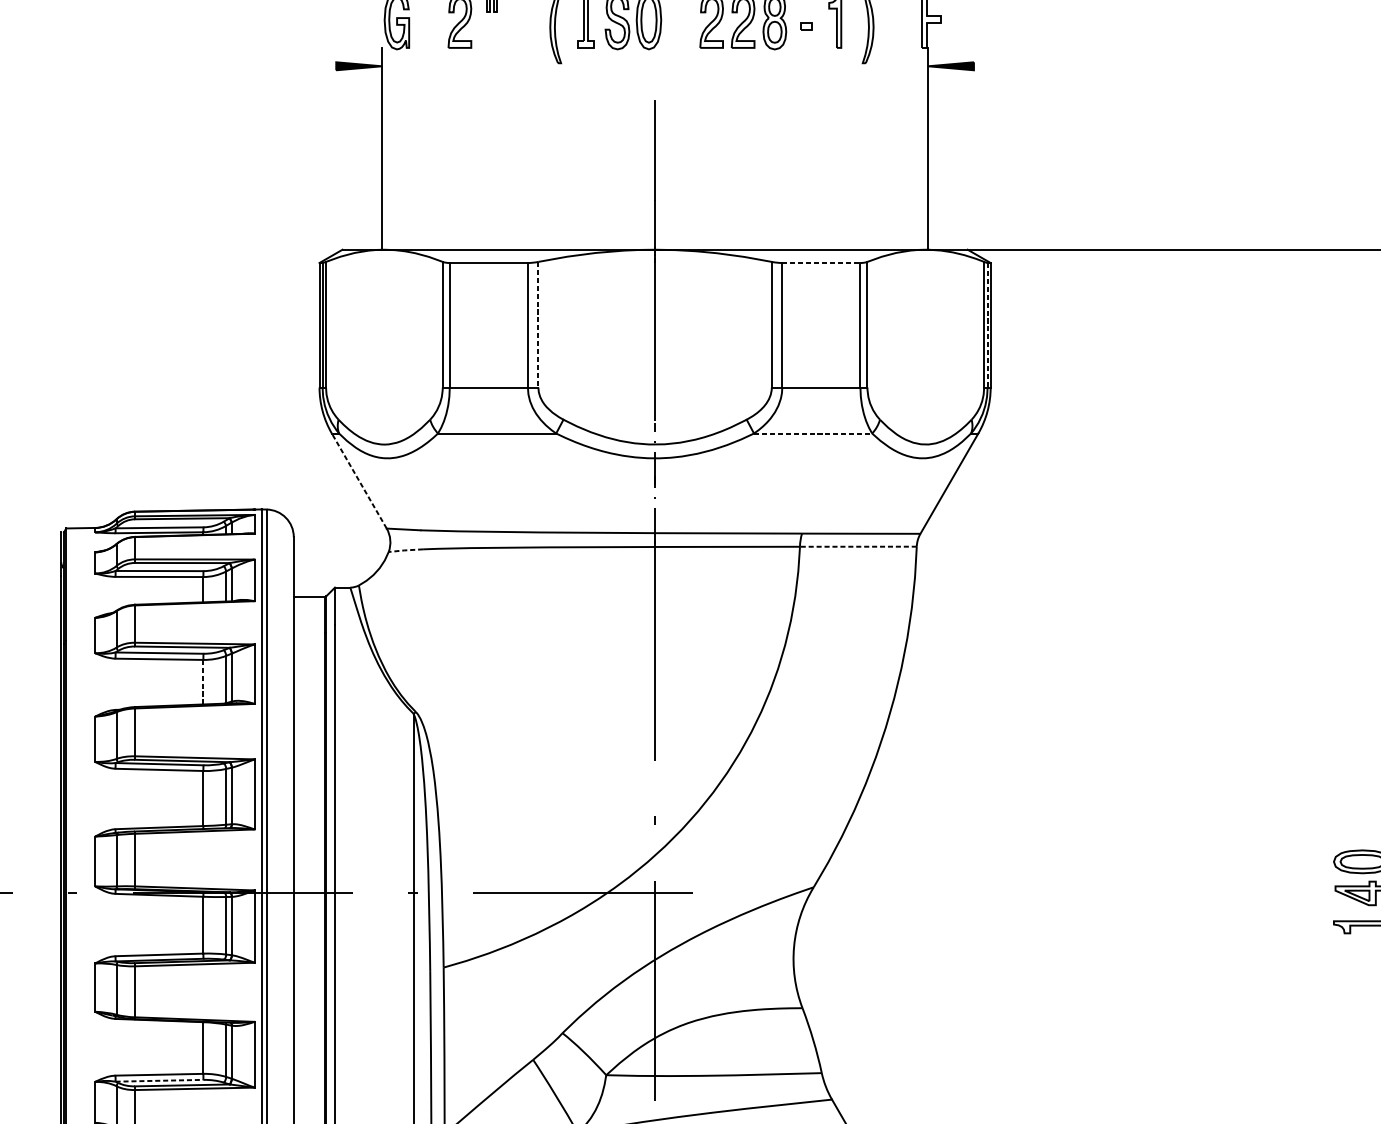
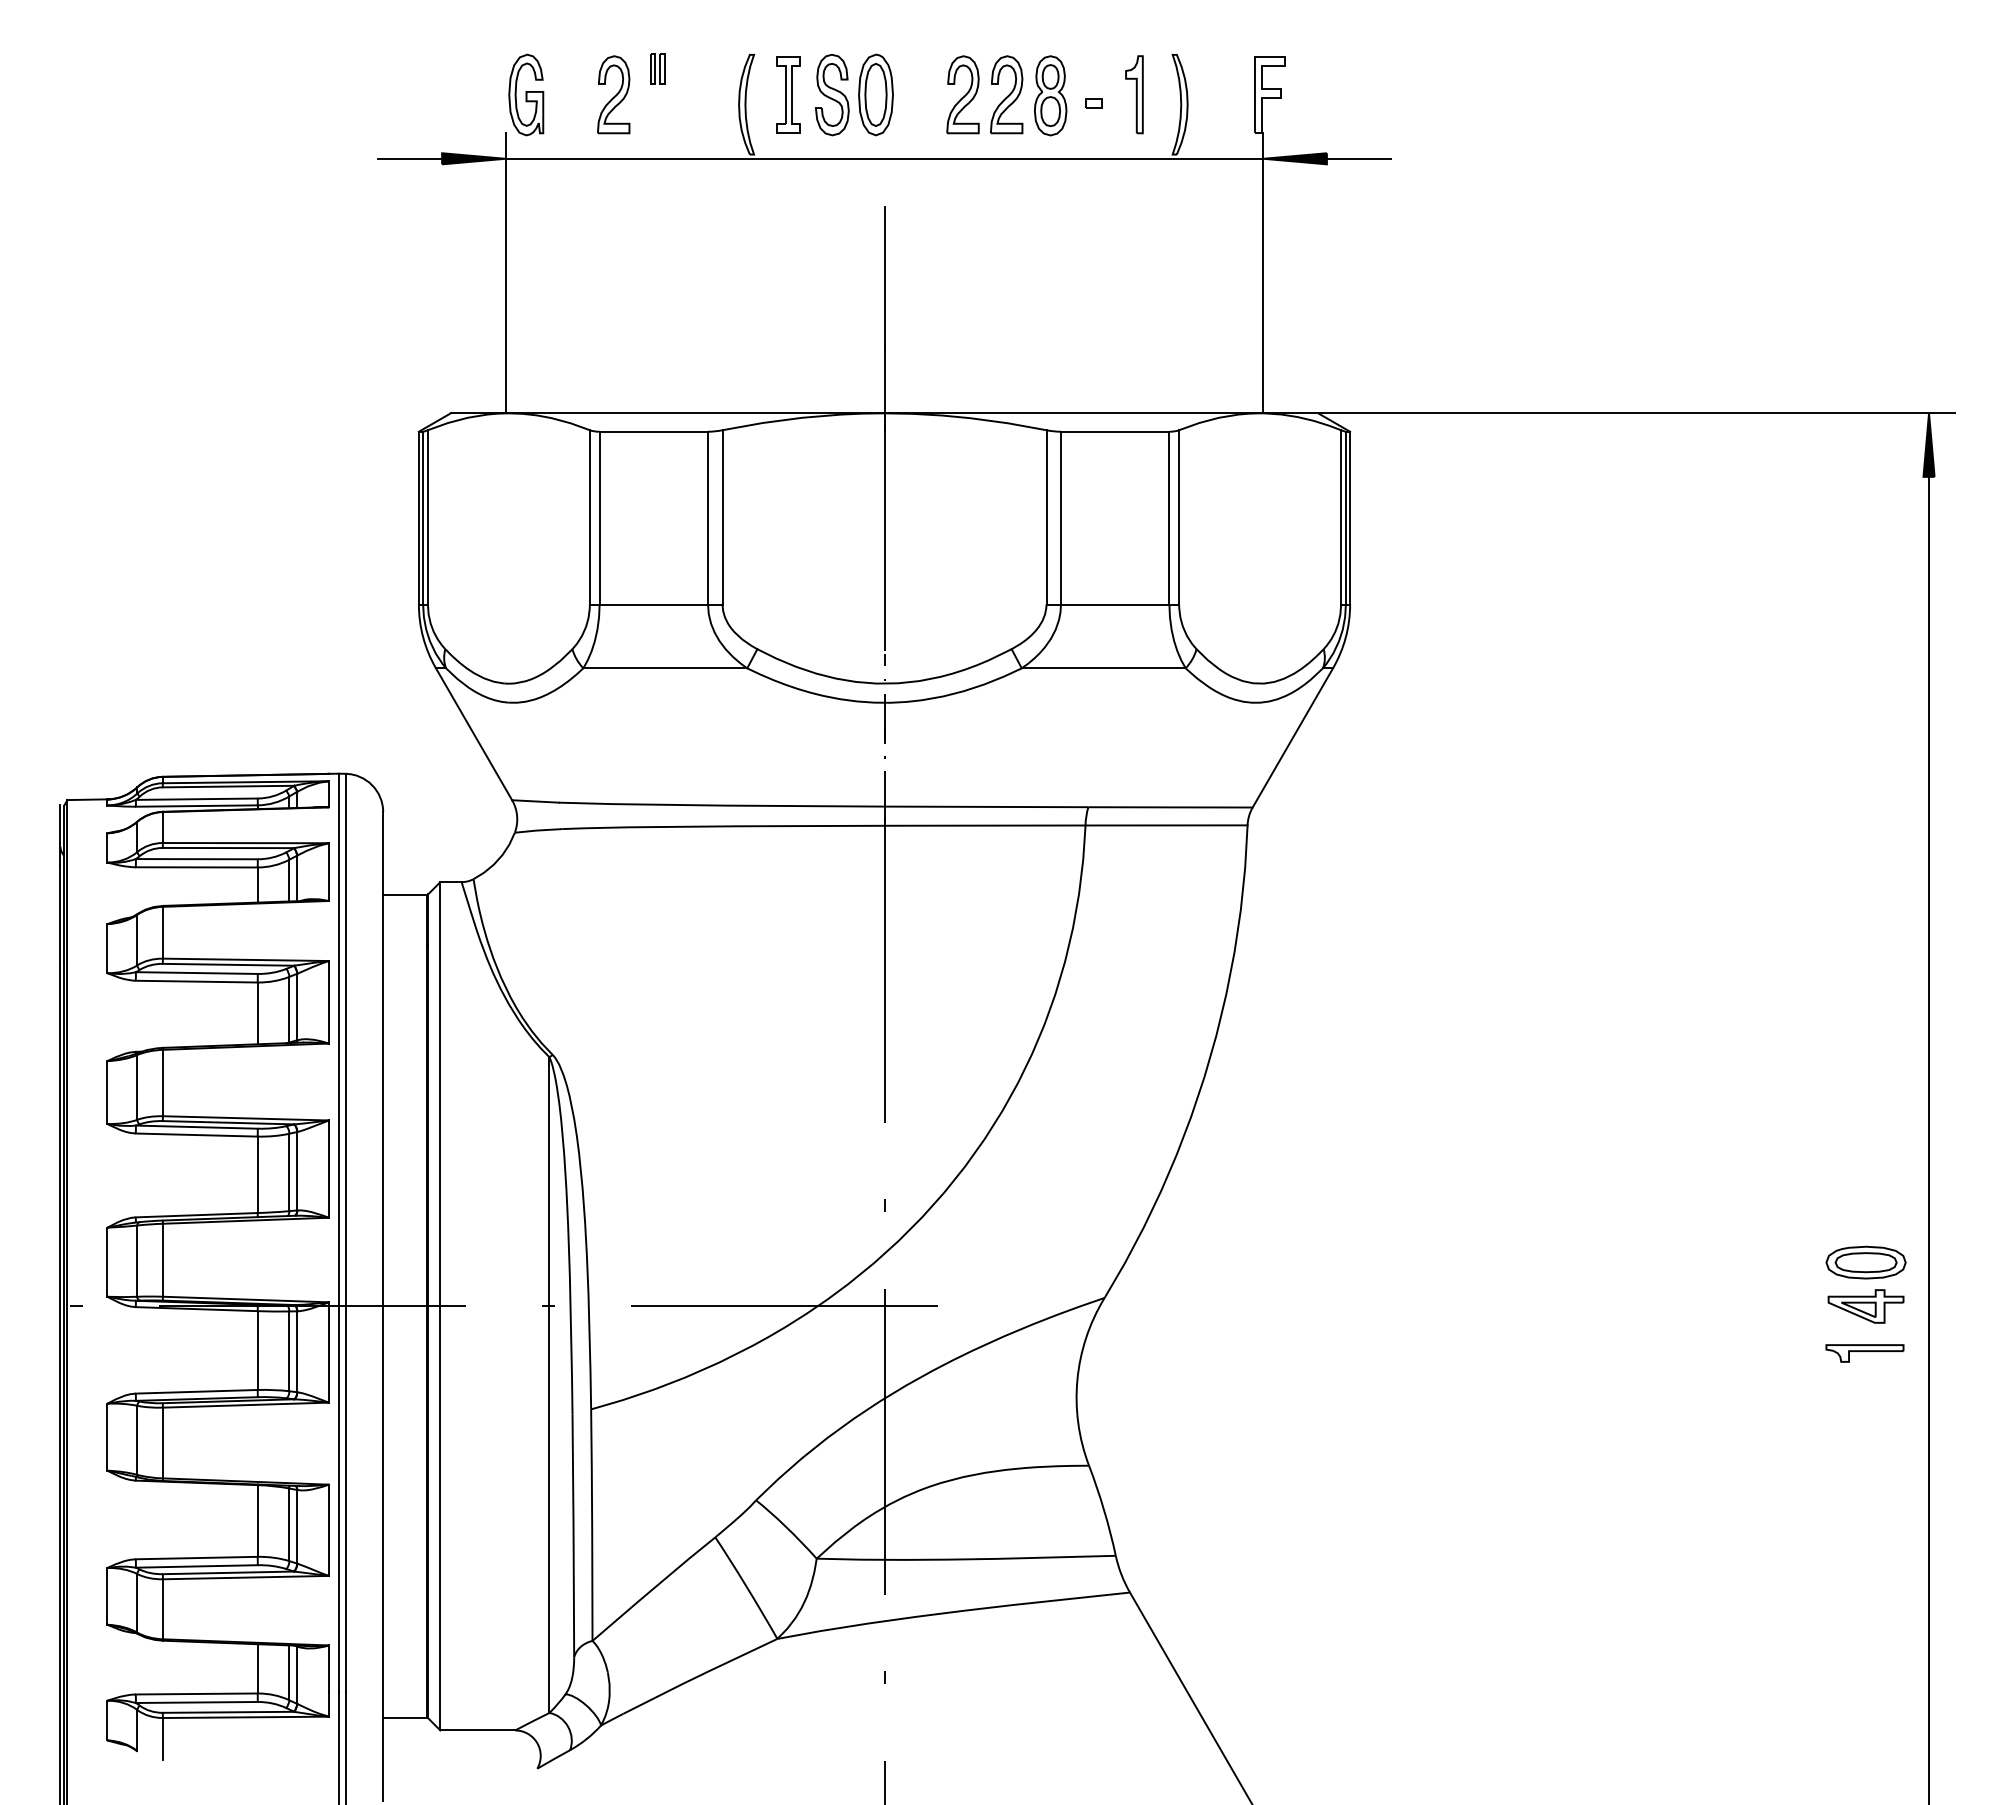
line: (313, 66) -> (410, 158), added
line: (655, 66) -> (884, 158), added
line: (996, 66) -> (1358, 158), added
line: (821, 262) -> (1115, 431), dashed -> solid
line: (538, 324) -> (722, 517), dashed -> solid
line: (987, 325) -> (1345, 518), dashed -> solid
line: (812, 433) -> (1103, 668), dashed -> solid
line: (358, 480) -> (473, 733), dashed -> solid
line: (858, 546) -> (1166, 825), dashed -> solid
line: (405, 550) -> (538, 830), dashed -> solid
line: (203, 682) -> (257, 1013), dashed -> solid
line: (159, 1080) -> (196, 1566), dashed -> solid

